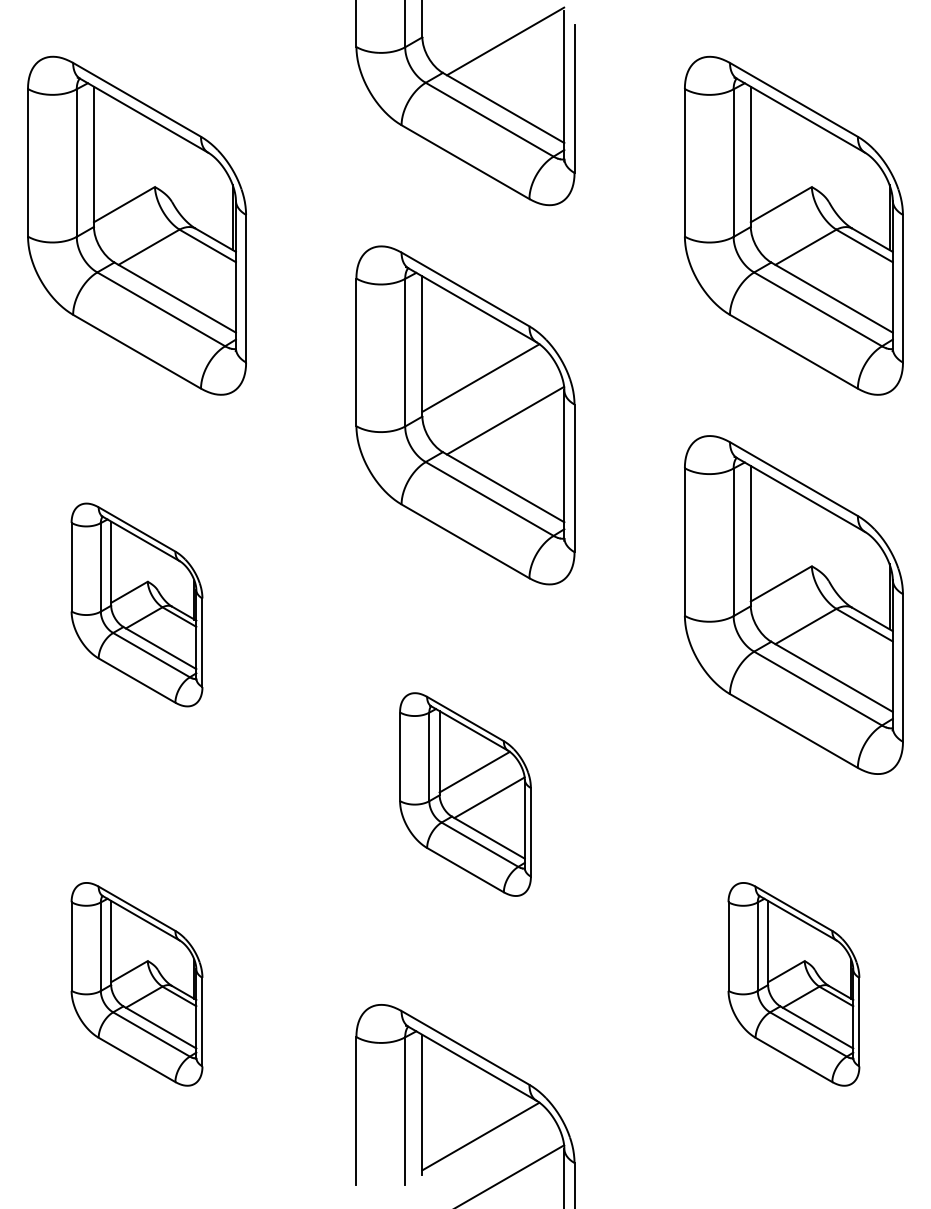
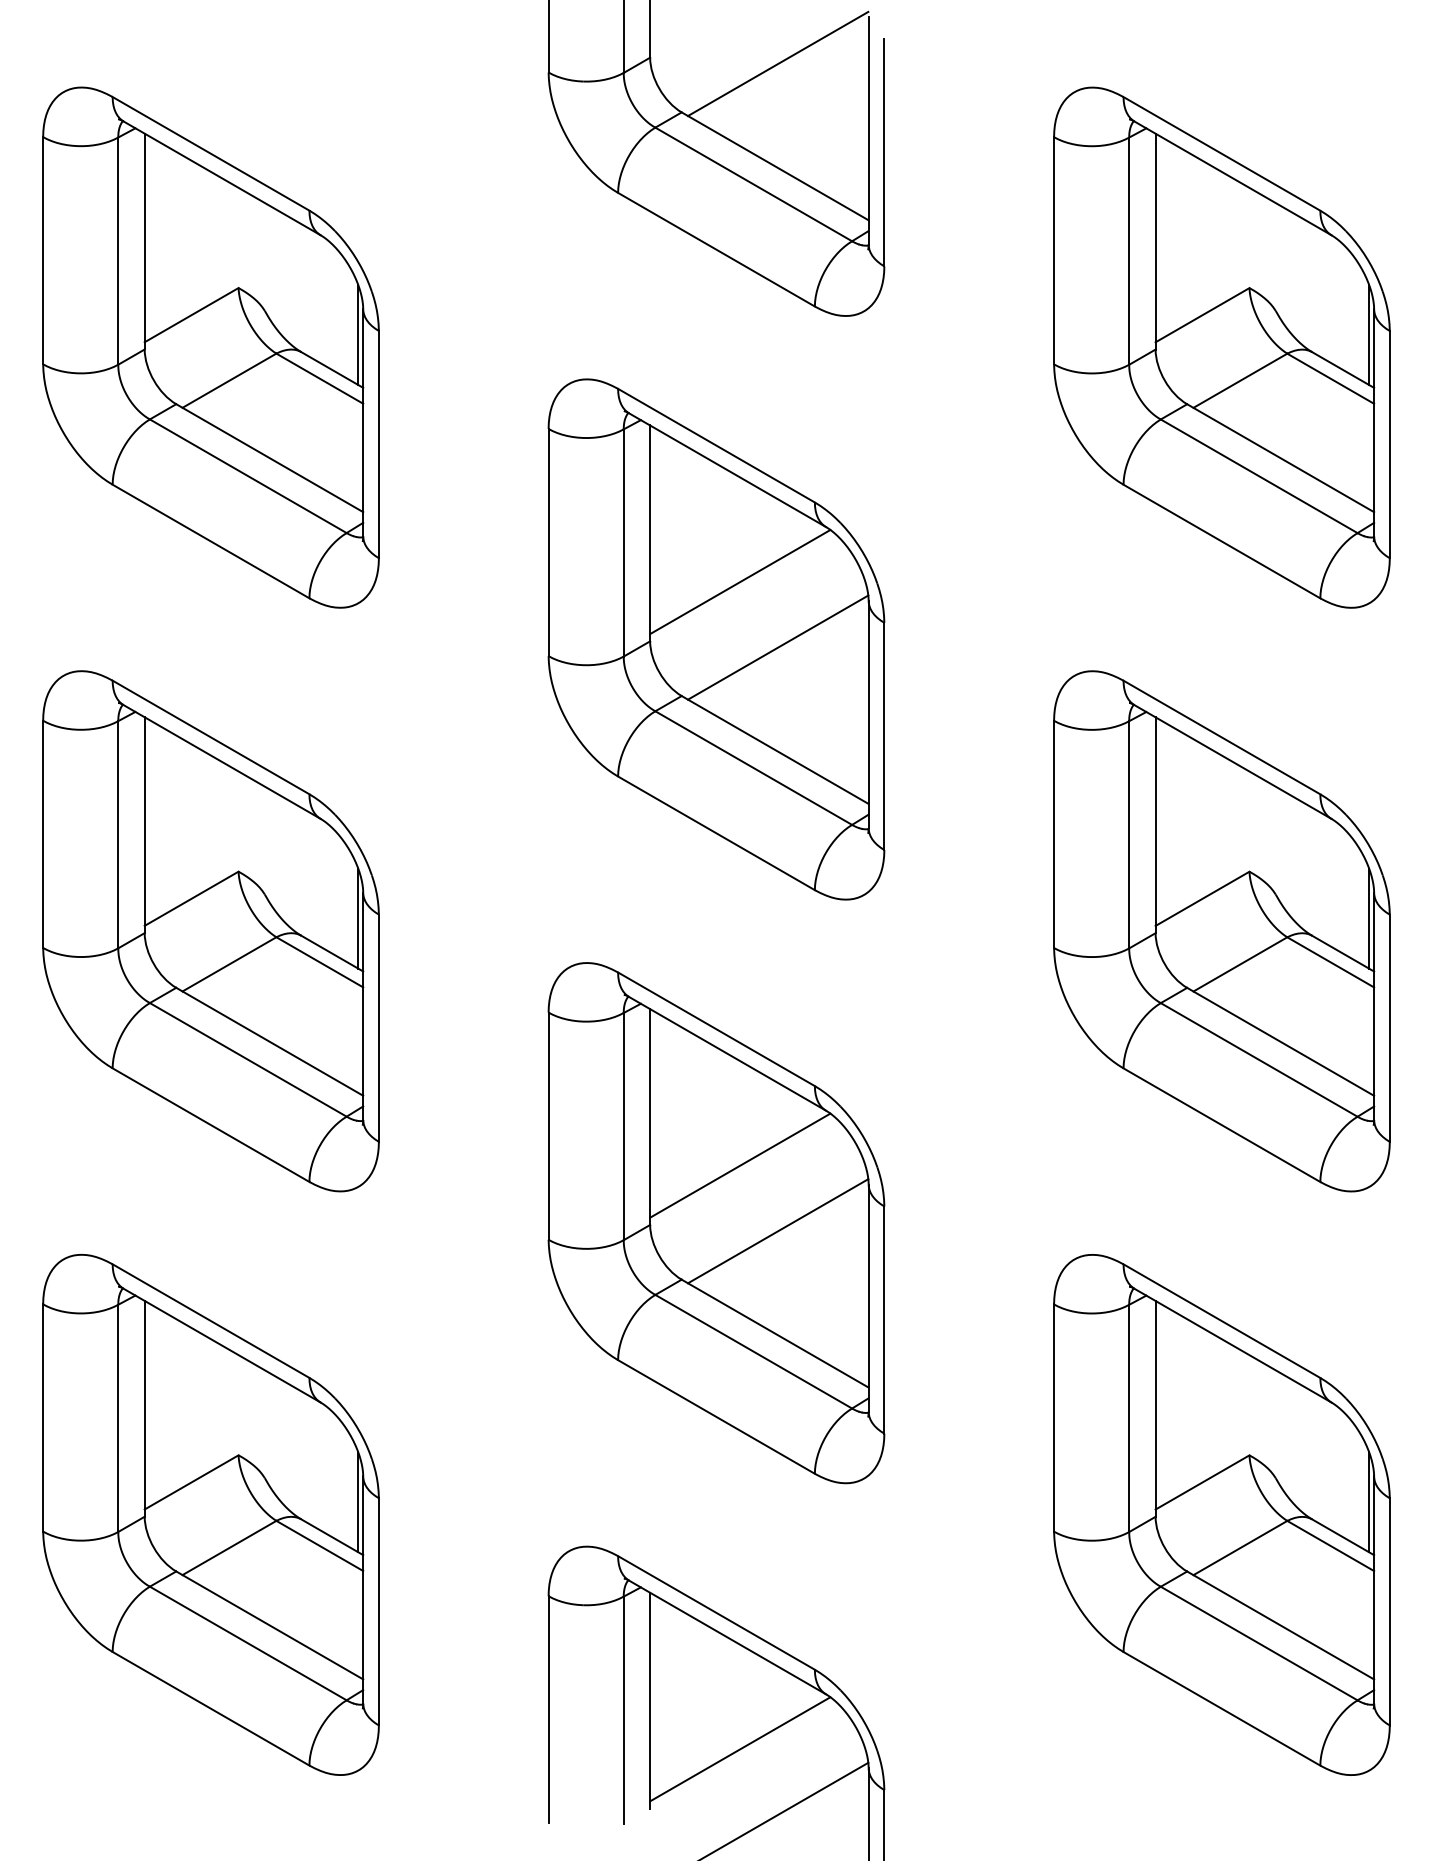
part: (136, 604) -> (210, 930), size x1.67
part: (465, 794) -> (716, 1222), size x1.67
part: (136, 984) -> (210, 1515), size x1.67
part: (793, 984) -> (1221, 1515), size x1.67

